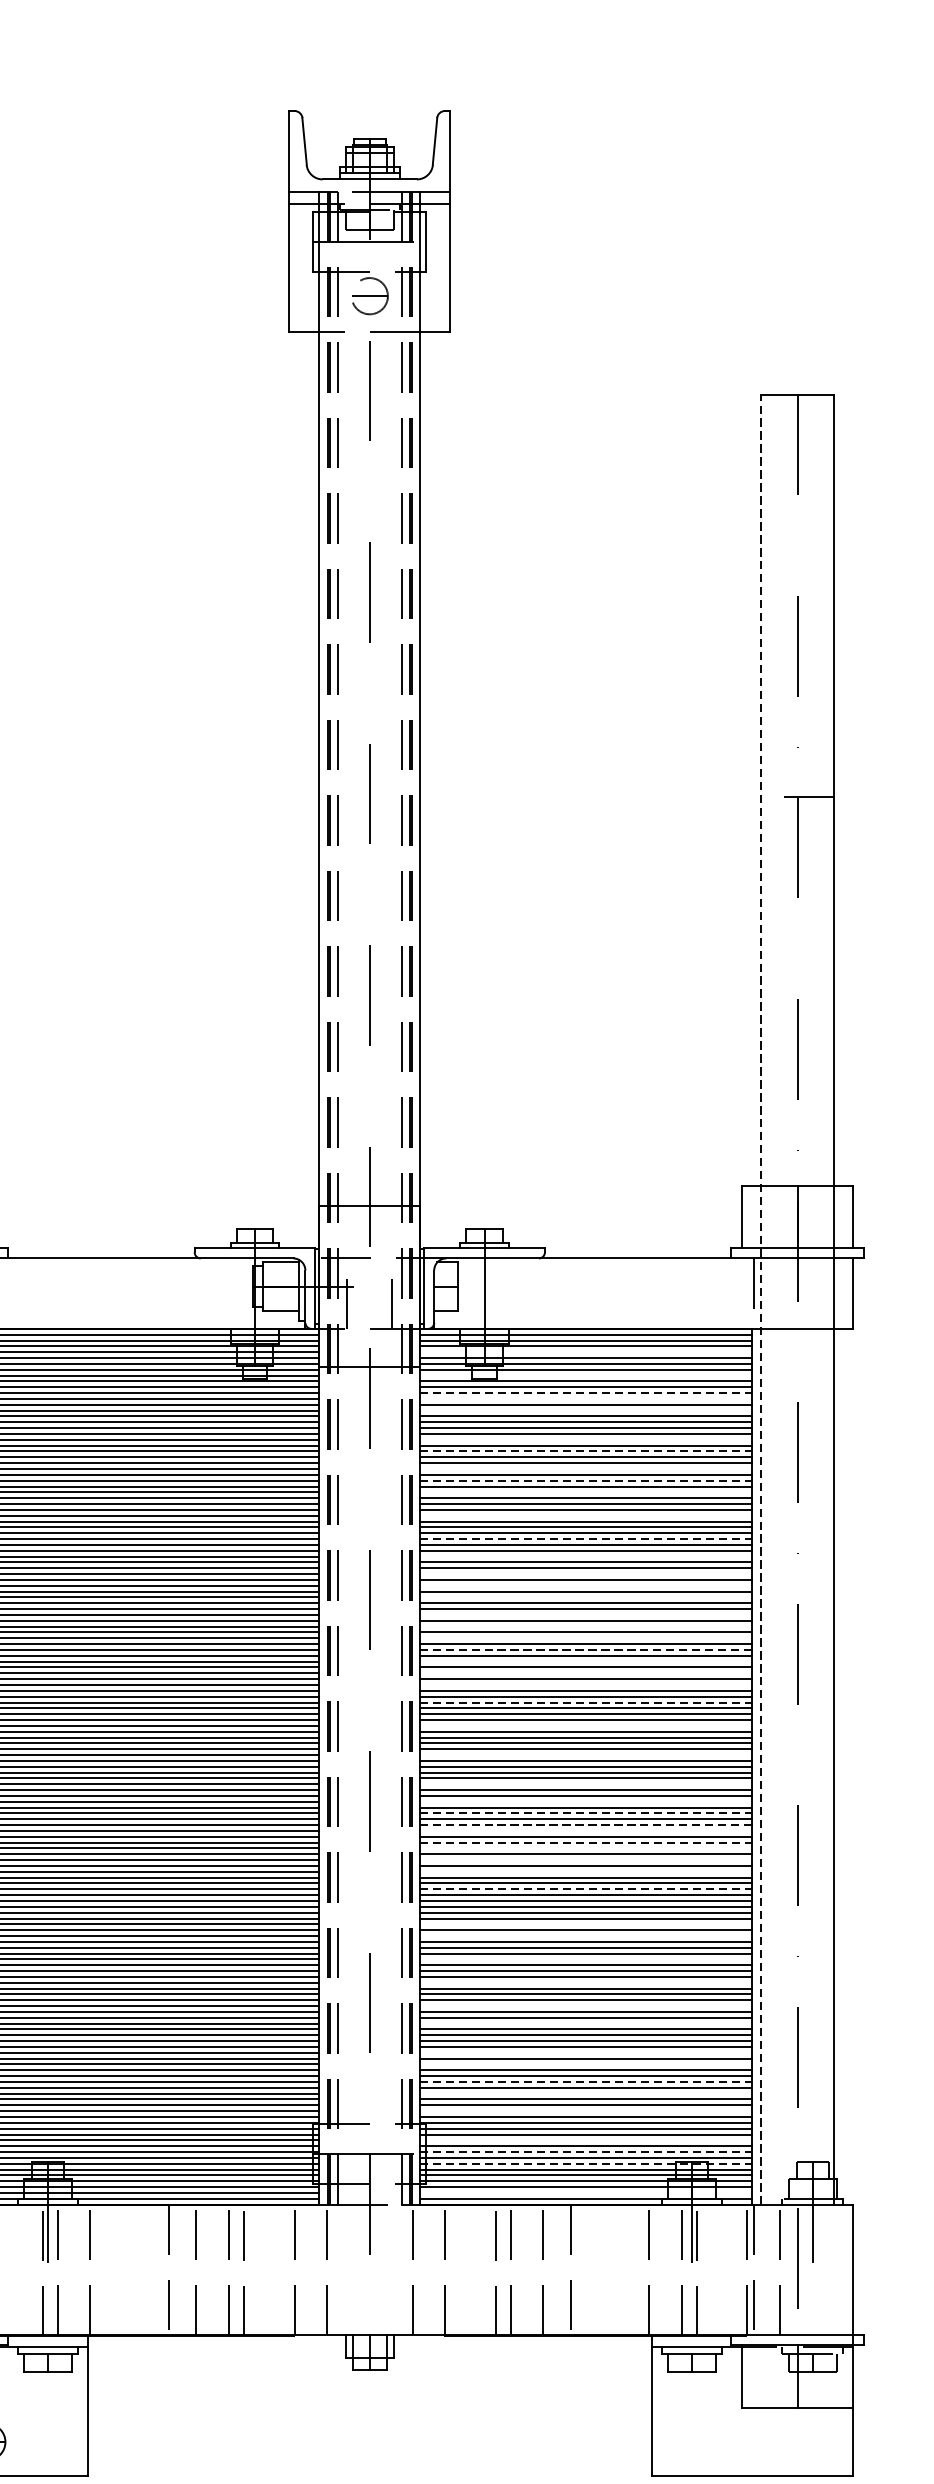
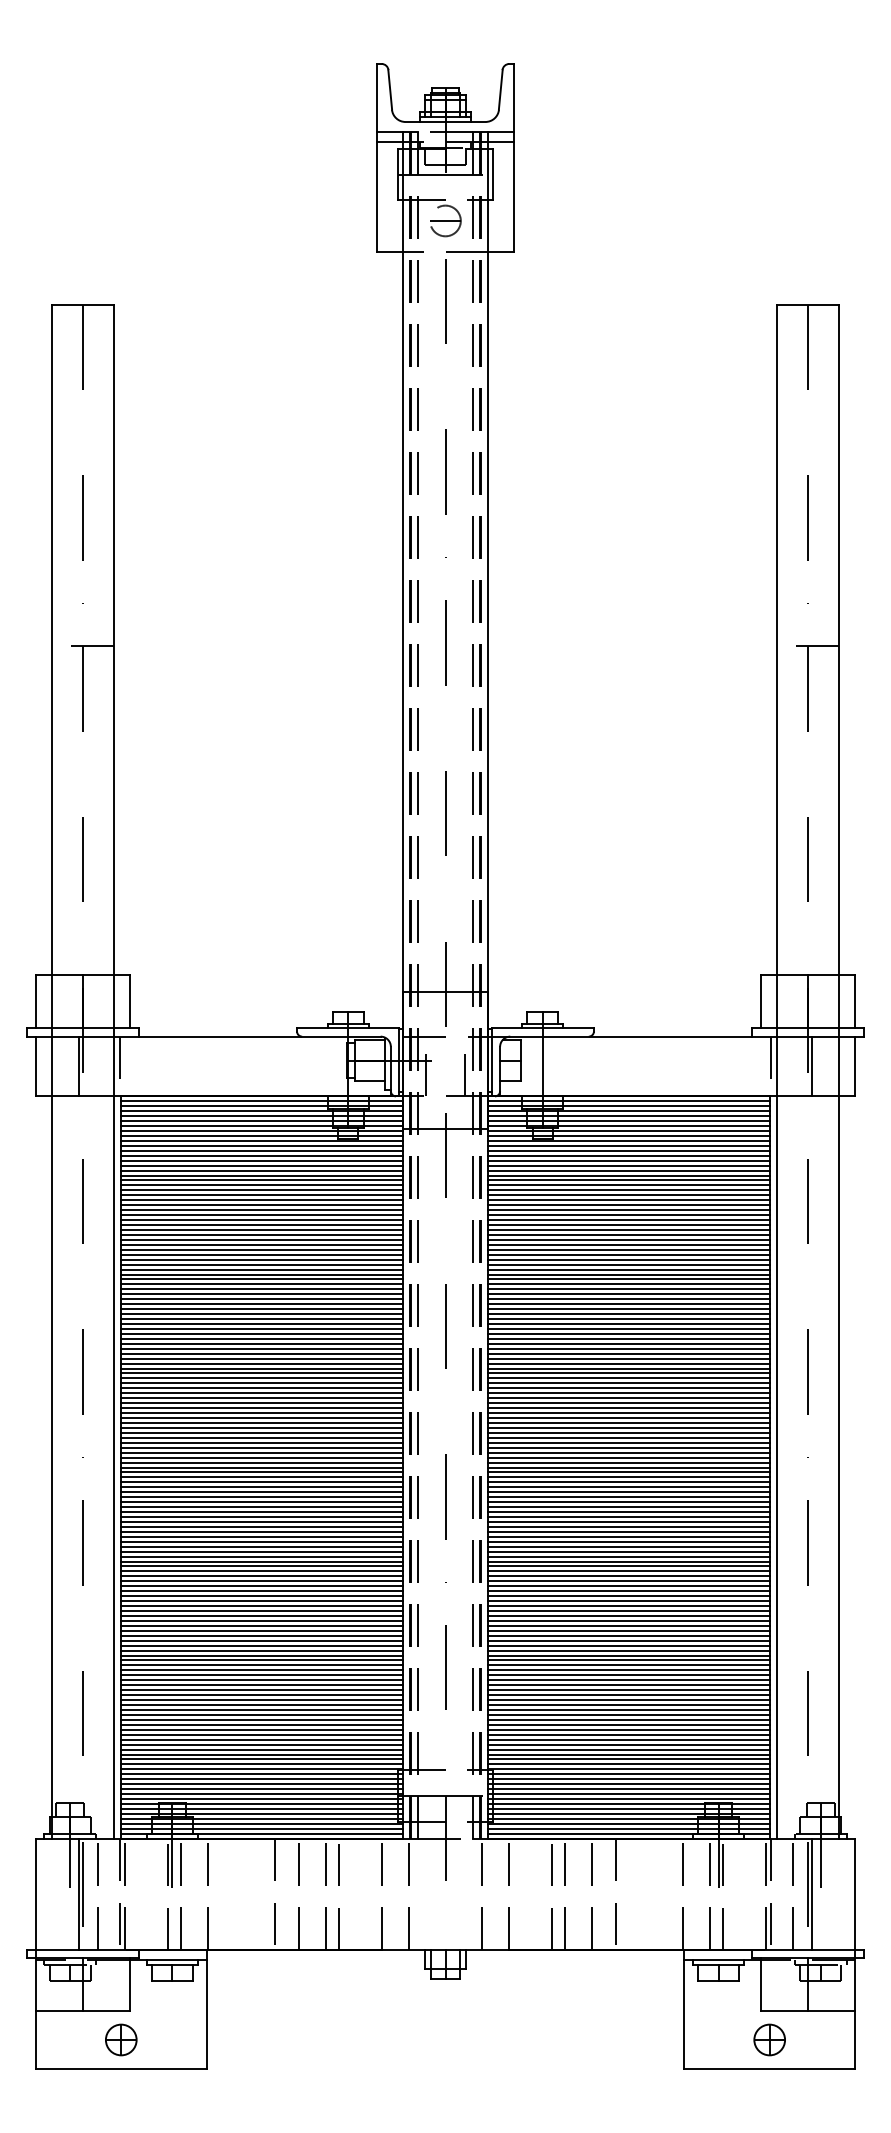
line: (802, 1293) -> (812, 1066), added
line: (761, 1299) -> (777, 1071), dashed -> solid
line: (585, 1352) -> (628, 1116), added
line: (585, 1375) -> (628, 1135), added
line: (585, 1392) -> (628, 1150), dashed -> solid
line: (585, 1398) -> (628, 1155), added
line: (585, 1410) -> (628, 1165), added
line: (585, 1439) -> (628, 1190), added
line: (585, 1451) -> (628, 1200), dashed -> solid
line: (585, 1469) -> (628, 1215), added
line: (585, 1481) -> (628, 1225), dashed -> solid
line: (585, 1491) -> (628, 1234), added
line: (585, 1515) -> (628, 1254), added
line: (585, 1539) -> (628, 1274), dashed -> solid
line: (585, 1556) -> (628, 1289), added
line: (585, 1574) -> (628, 1304), added
line: (585, 1586) -> (628, 1314), added
line: (585, 1596) -> (628, 1323), added
line: (585, 1614) -> (628, 1338), added
line: (585, 1626) -> (628, 1348), added
line: (585, 1638) -> (628, 1358), added
line: (585, 1649) -> (628, 1368), dashed -> solid
line: (585, 1661) -> (628, 1378), added
line: (585, 1673) -> (628, 1388), added
line: (585, 1685) -> (628, 1398), added
line: (585, 1703) -> (628, 1413), dashed -> solid
line: (585, 1725) -> (628, 1432), added
line: (585, 1754) -> (628, 1457), added
line: (585, 1784) -> (628, 1482), added
line: (585, 1802) -> (628, 1497), added
line: (585, 1813) -> (628, 1507), dashed -> solid
line: (585, 1824) -> (628, 1516), dashed -> solid
line: (585, 1830) -> (628, 1521), added
line: (585, 1842) -> (628, 1531), dashed -> solid
line: (585, 1848) -> (628, 1536), added
line: (585, 1859) -> (628, 1546), added
line: (585, 1871) -> (628, 1556), added
line: (585, 1889) -> (628, 1571), dashed -> solid
line: (585, 1924) -> (628, 1601), added
line: (585, 1936) -> (628, 1611), added
line: (585, 1959) -> (628, 1630), added
line: (585, 1982) -> (628, 1650), added
line: (585, 2006) -> (628, 1670), added
line: (585, 2023) -> (628, 1685), added
line: (585, 2052) -> (628, 1709), added
line: (585, 2064) -> (628, 1719), added
line: (585, 2081) -> (628, 1734), dashed -> solid
line: (585, 2093) -> (628, 1744), added
line: (585, 2111) -> (628, 1759), added
line: (585, 2140) -> (628, 1784), added
line: (585, 2152) -> (628, 1794), dashed -> solid
line: (585, 2164) -> (628, 1804), dashed -> solid
line: (585, 2192) -> (628, 1828), added
line: (802, 2269) -> (812, 1893), added
part: (752, 2441) -> (769, 2039), added

